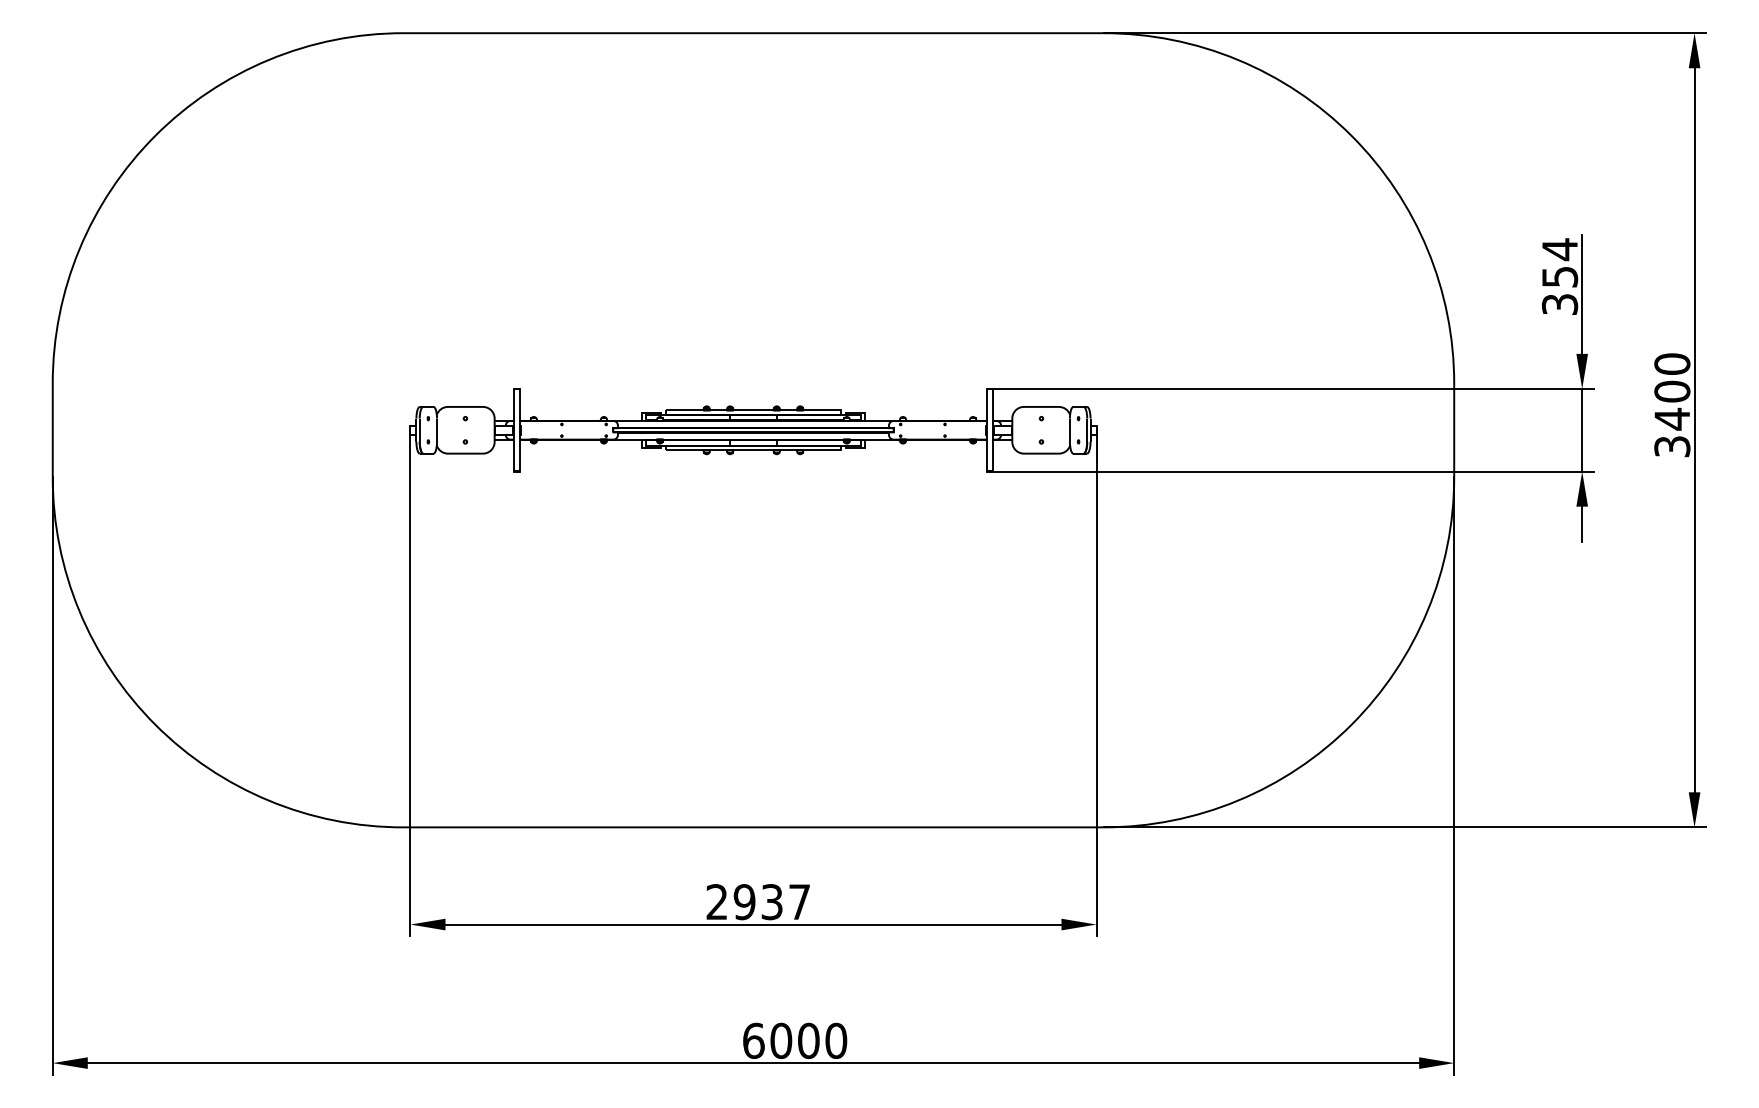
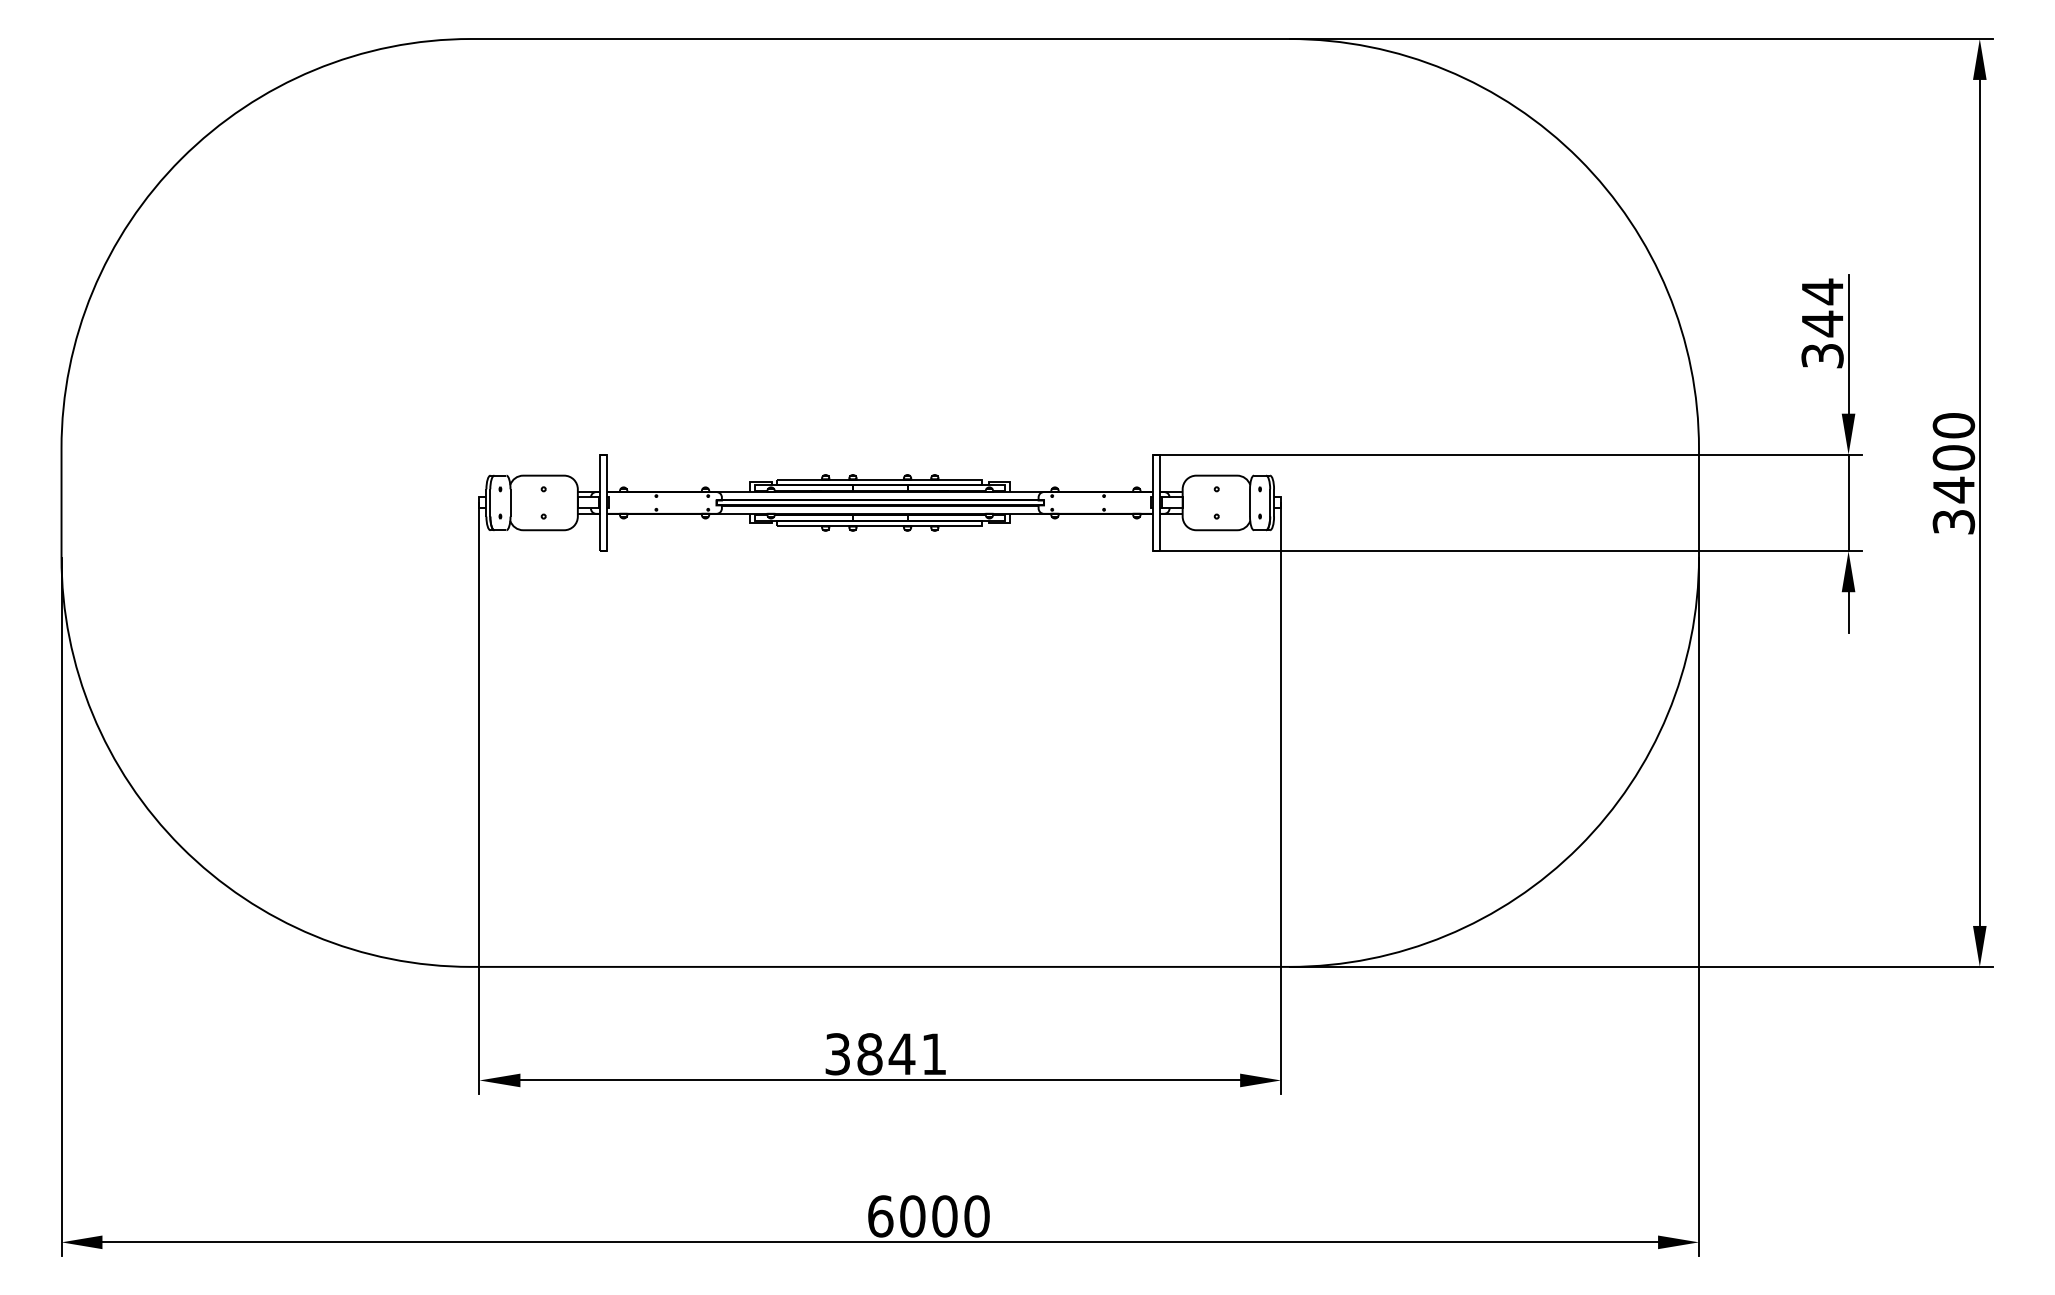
text: (1560, 276) -> (1823, 323), 354 -> 344
text: (757, 902) -> (884, 1054), 2937 -> 3841

